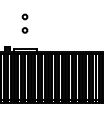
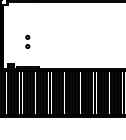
part: (24, 23) -> (27, 41), size x0.71

